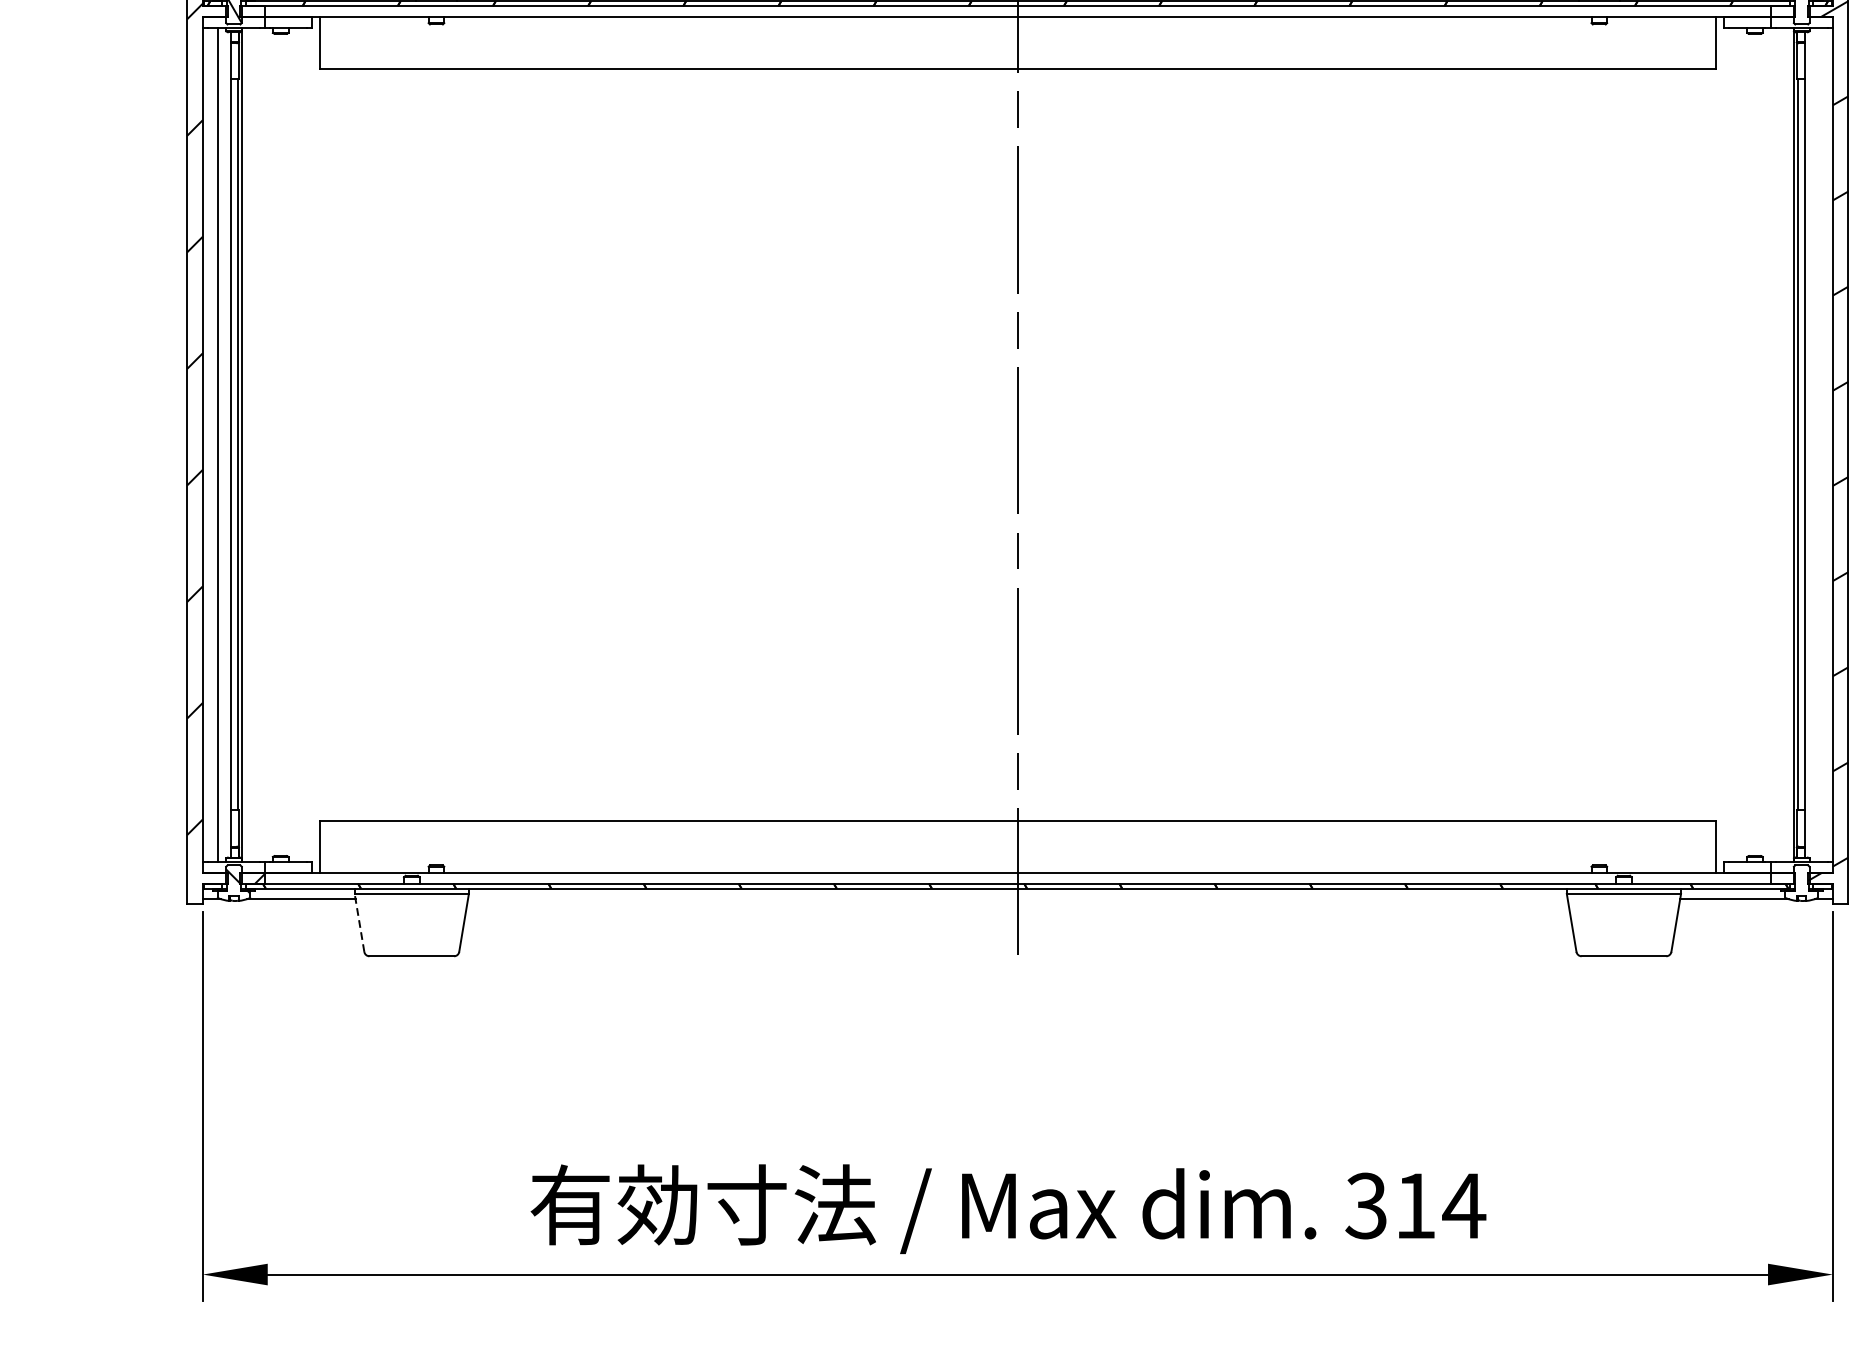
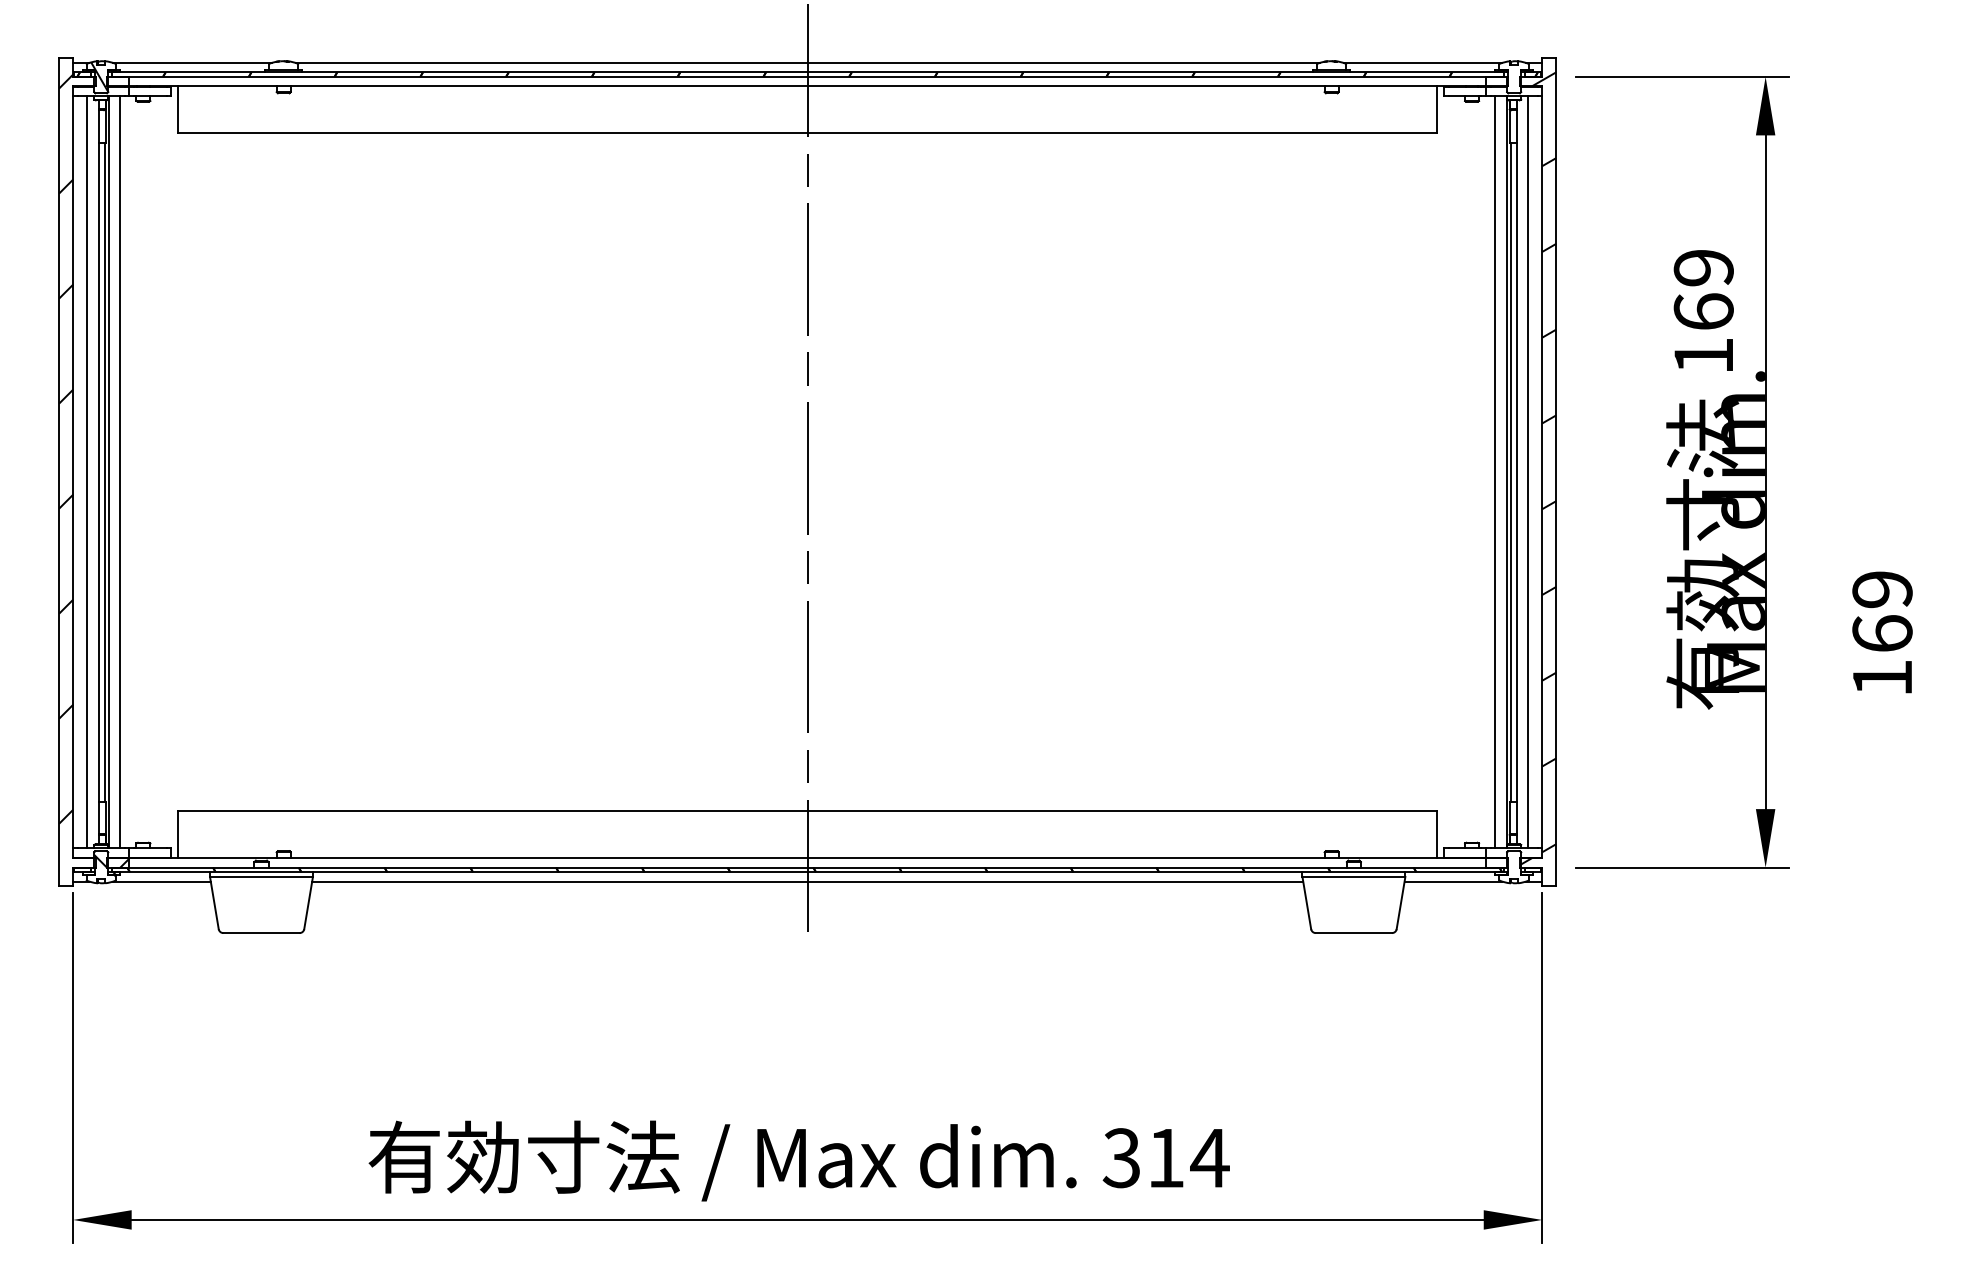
line: (254, 445) -> (119, 472), added
line: (1781, 445) -> (1495, 472), added
line: (1817, 445) -> (1528, 472), added
line: (1017, 899) -> (807, 881), added
line: (359, 922) -> (214, 902), dashed -> solid

